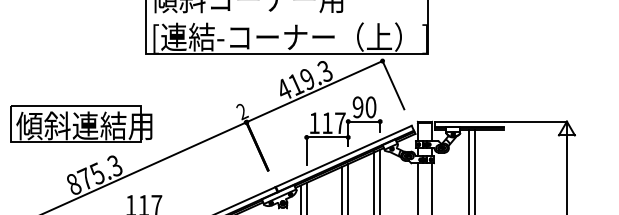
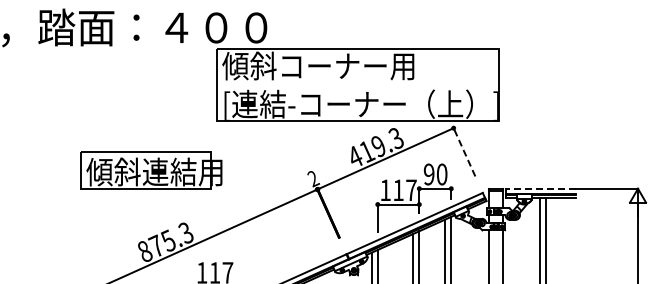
line: (393, 85) -> (464, 152), solid -> dashed
line: (469, 121) -> (540, 188), solid -> dashed
part: (81, 124) -> (151, 170), moved

